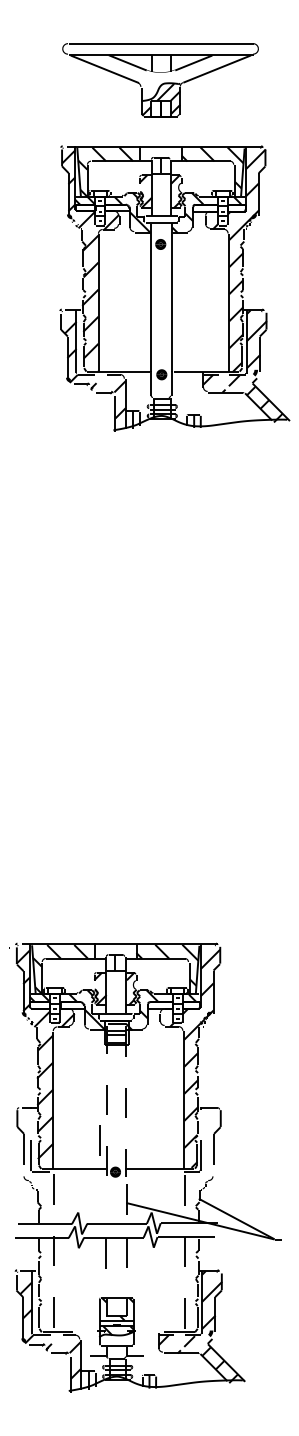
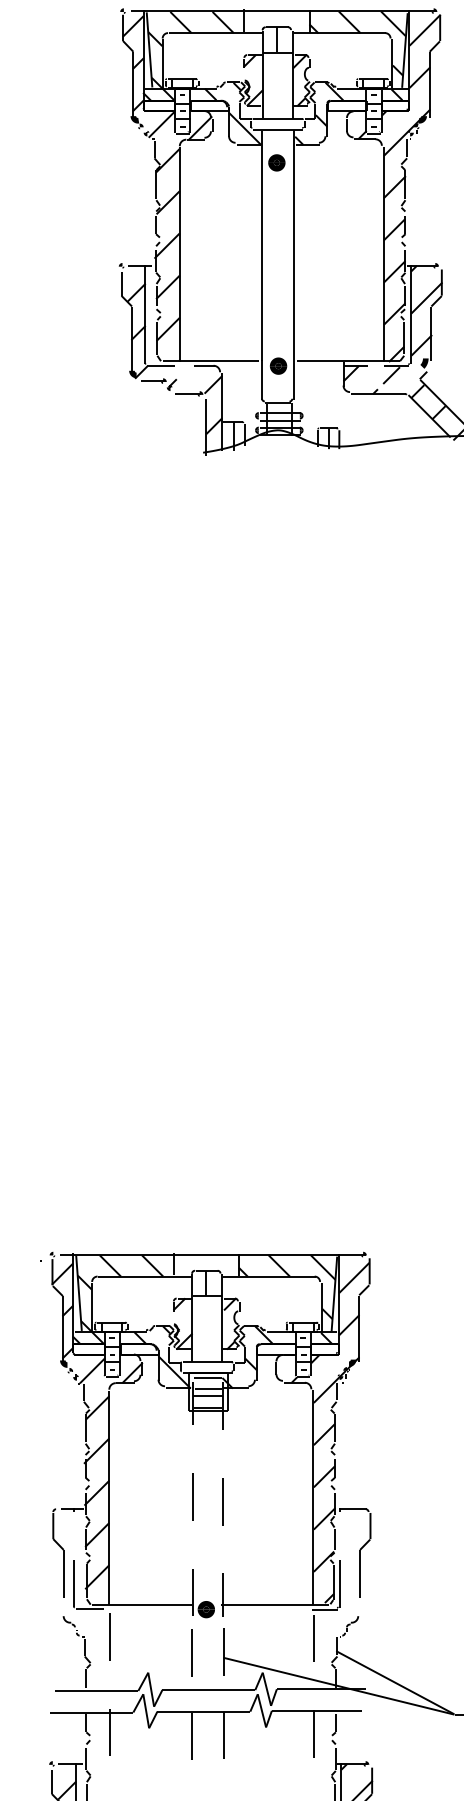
line: (99, 1140) -> (190, 1652), moved

